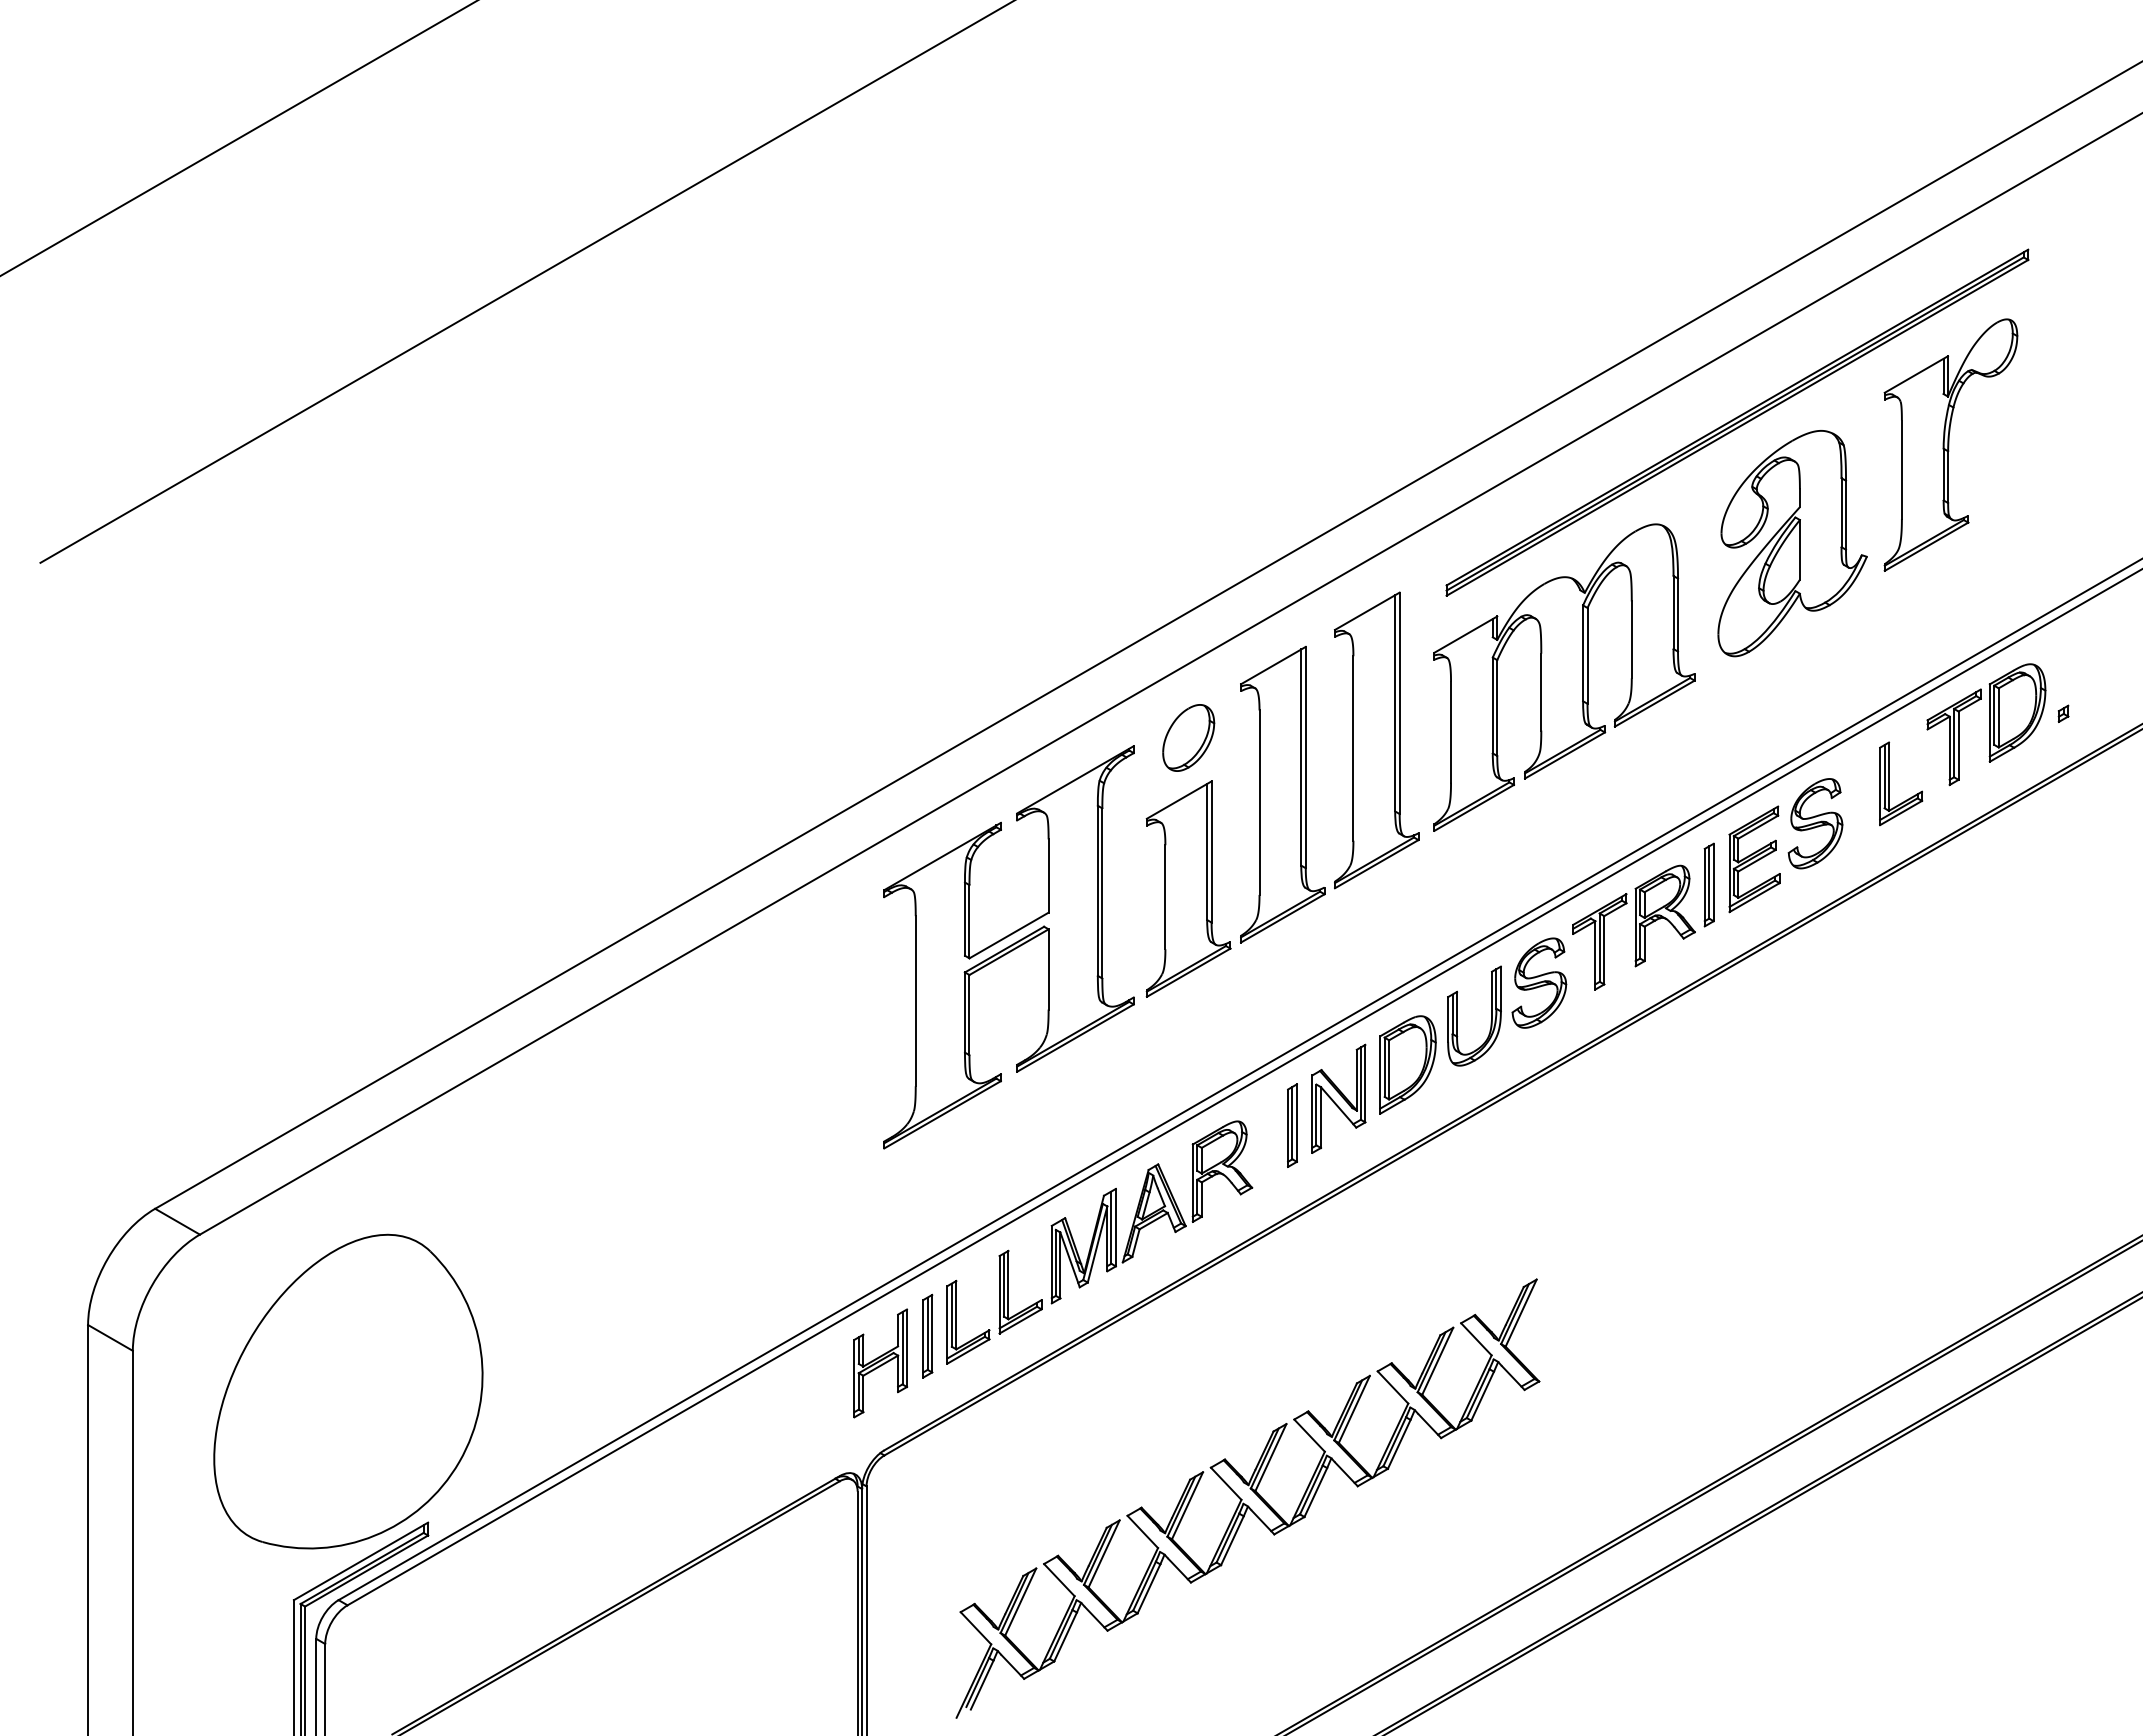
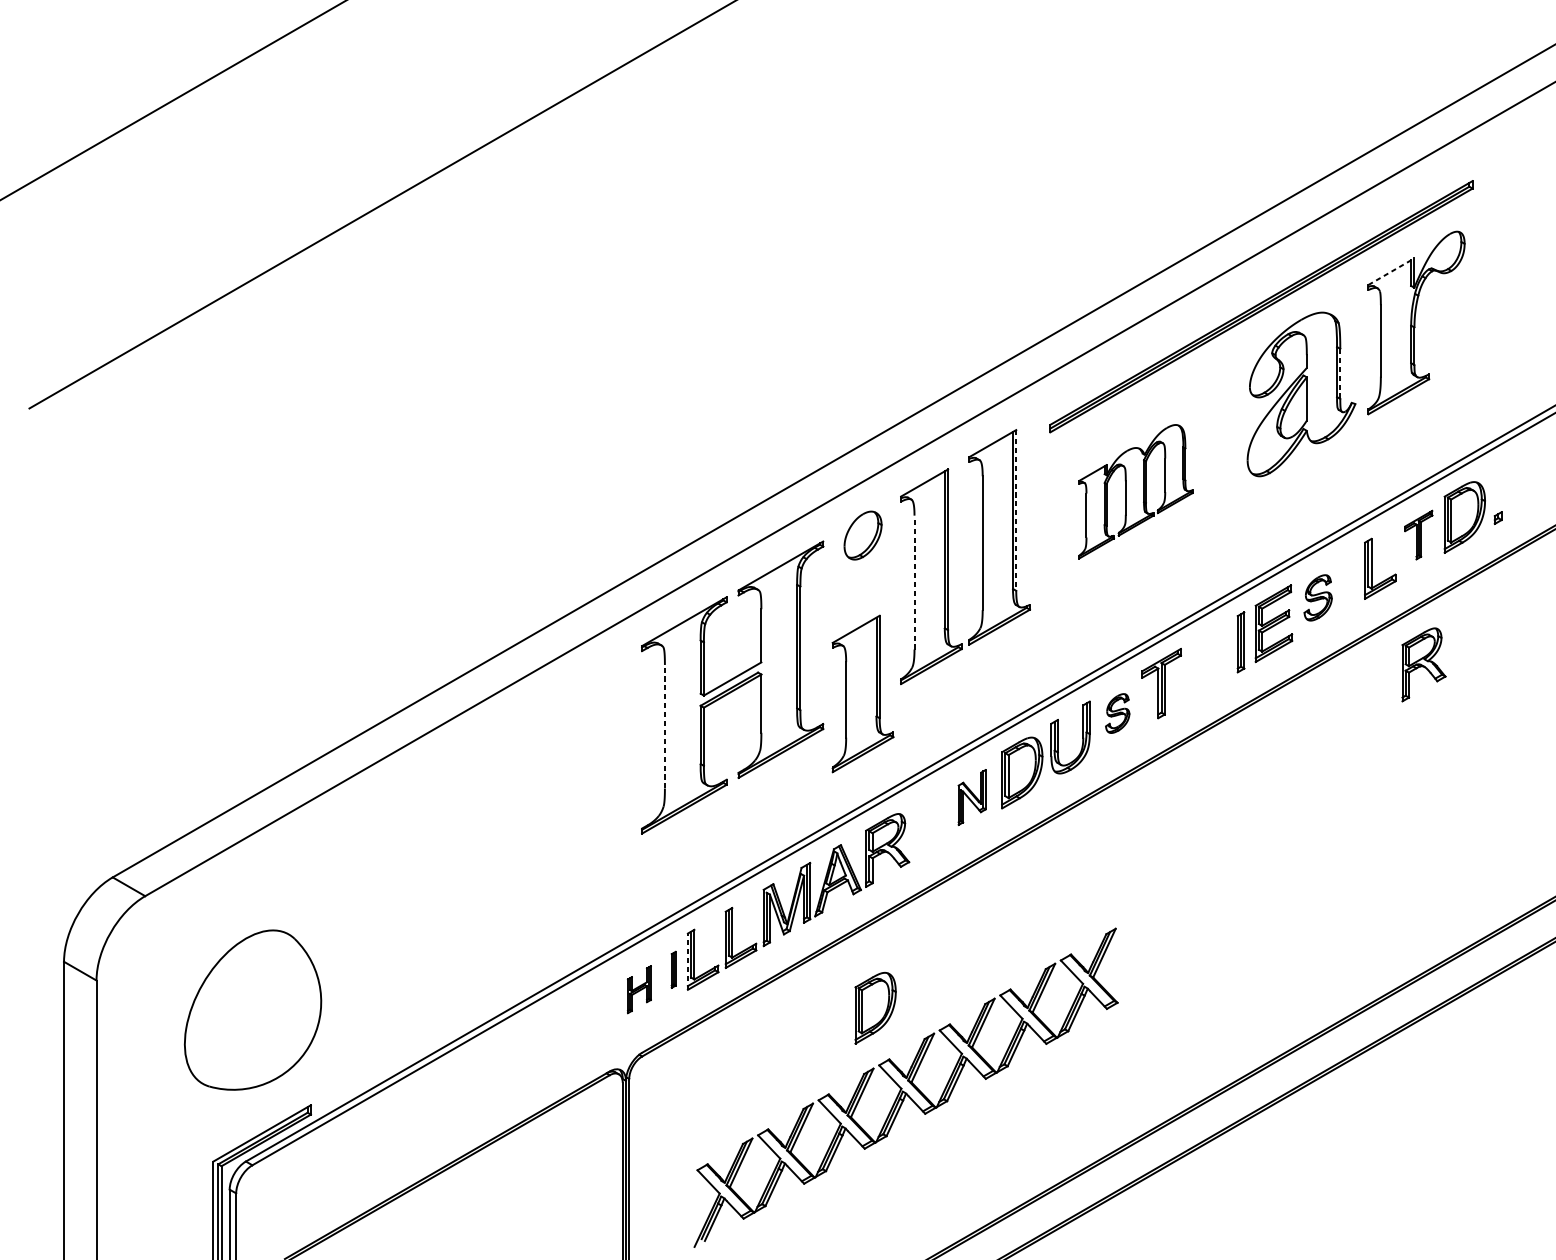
line: (1916, 374) -> (1391, 271), solid -> dashed
line: (1846, 515) -> (1340, 374), solid -> dashed
part: (1564, 677) -> (1135, 491), size x0.6
line: (1399, 703) -> (1016, 510), solid -> dashed
part: (1953, 737) -> (1418, 535), size x0.7
line: (1259, 802) -> (914, 582), solid -> dashed
part: (1815, 823) -> (1318, 597), size x0.7
part: (1188, 888) -> (862, 693), moved
part: (1664, 915) -> (1423, 664), moved
part: (1539, 982) -> (1117, 713), size x0.6
line: (915, 1000) -> (664, 726), solid -> dashed
part: (1338, 1098) -> (971, 797), size x0.7
part: (1292, 1125) -> (938, 816), removed
line: (947, 1324) -> (687, 961), solid -> dashed
part: (927, 1335) -> (673, 969), size x0.6
part: (880, 1363) -> (639, 989), size x0.6
part: (1205, 1388) -> (875, 1007), added
part: (348, 1391) -> (253, 1010), size x0.7

